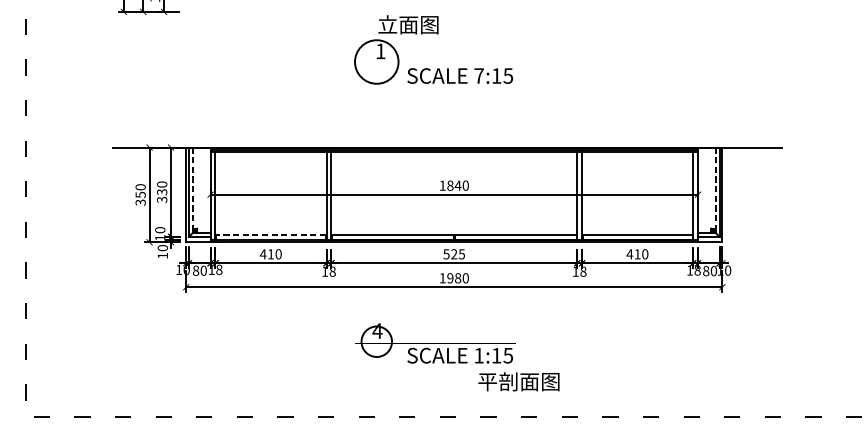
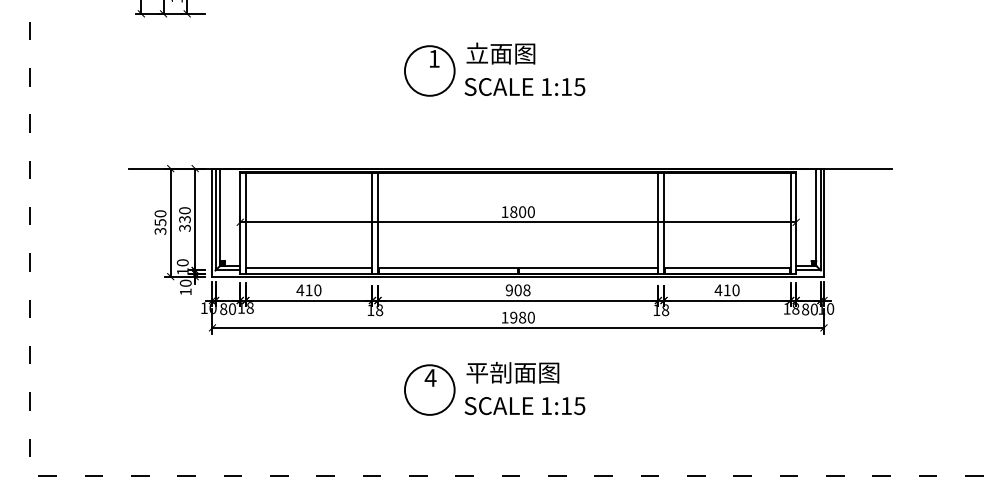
text: (408, 24) -> (500, 53), moved
text: (479, 75) -> (546, 86), 7:15 -> 1:15
text: (458, 186) -> (522, 212), 1840 -> 1800
line: (193, 190) -> (220, 217), dashed -> solid
line: (715, 190) -> (816, 217), dashed -> solid
line: (271, 235) -> (309, 268), dashed -> solid
text: (453, 254) -> (517, 290), 525 -> 908
circle: (376, 341) -> (429, 389), size x1.43
text: (518, 381) -> (512, 372), moved

